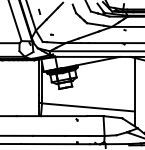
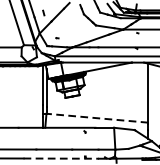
line: (87, 107) -> (96, 118), solid -> dashed
line: (56, 144) -> (62, 159), solid -> dashed

